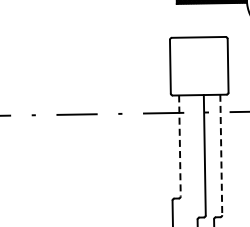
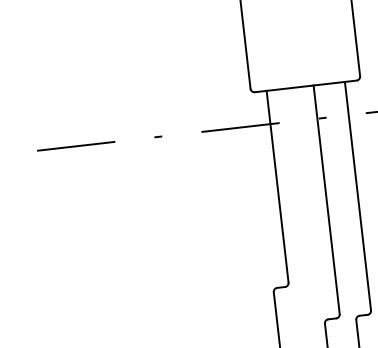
line: (179, 146) -> (276, 187), dashed -> solid
line: (221, 155) -> (358, 197), dashed -> solid

